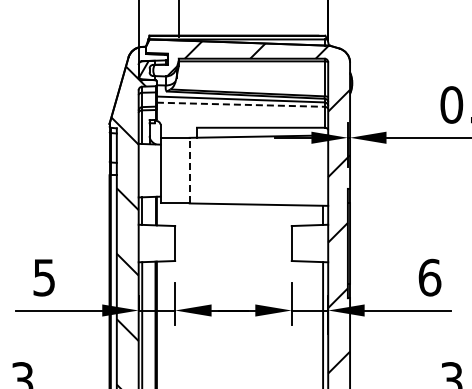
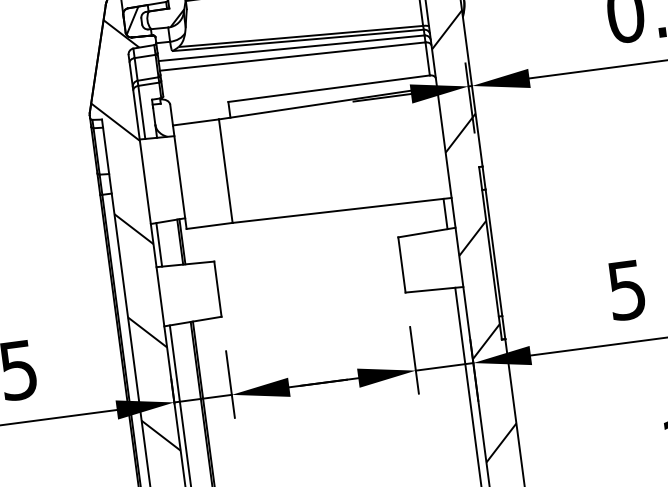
line: (240, 104) -> (292, 56), dashed -> solid
line: (189, 170) -> (225, 170), dashed -> solid
text: (429, 277) -> (626, 289), 6 -> 5

